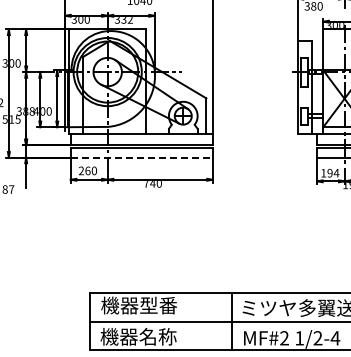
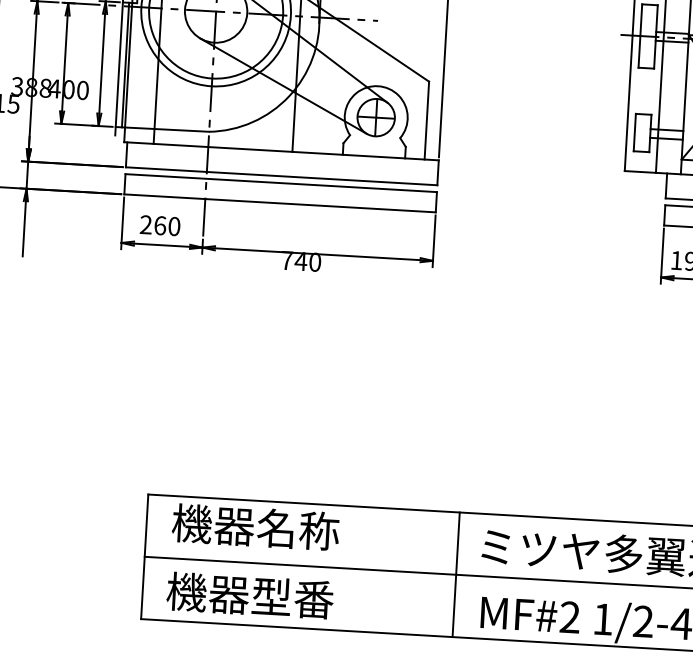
line: (142, 157) -> (281, 203), dashed -> solid
text: (158, 305) -> (297, 529), 機器型番 -> 機器名称
text: (157, 336) -> (291, 597), 機器名称 -> 機器型番

